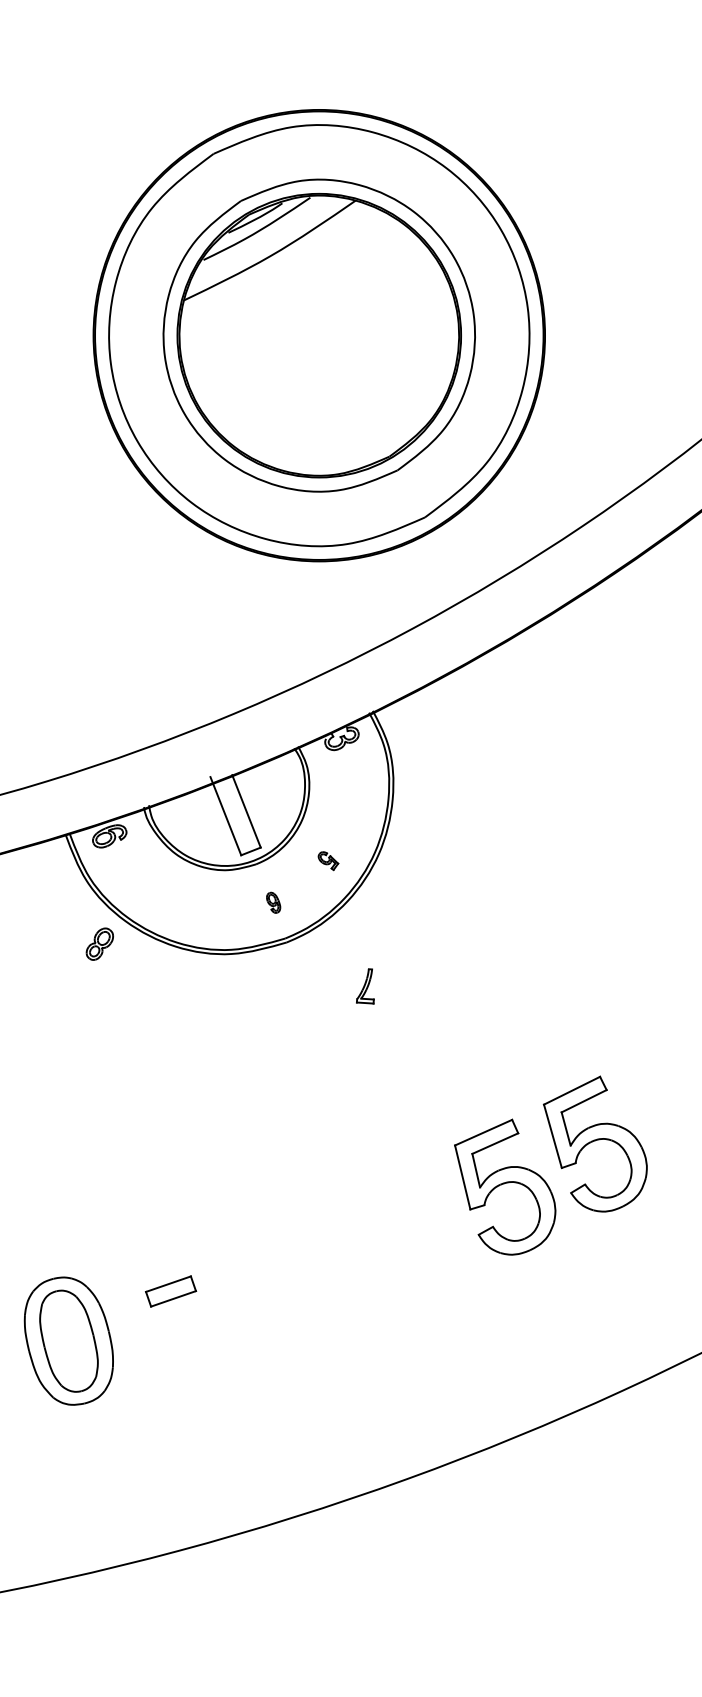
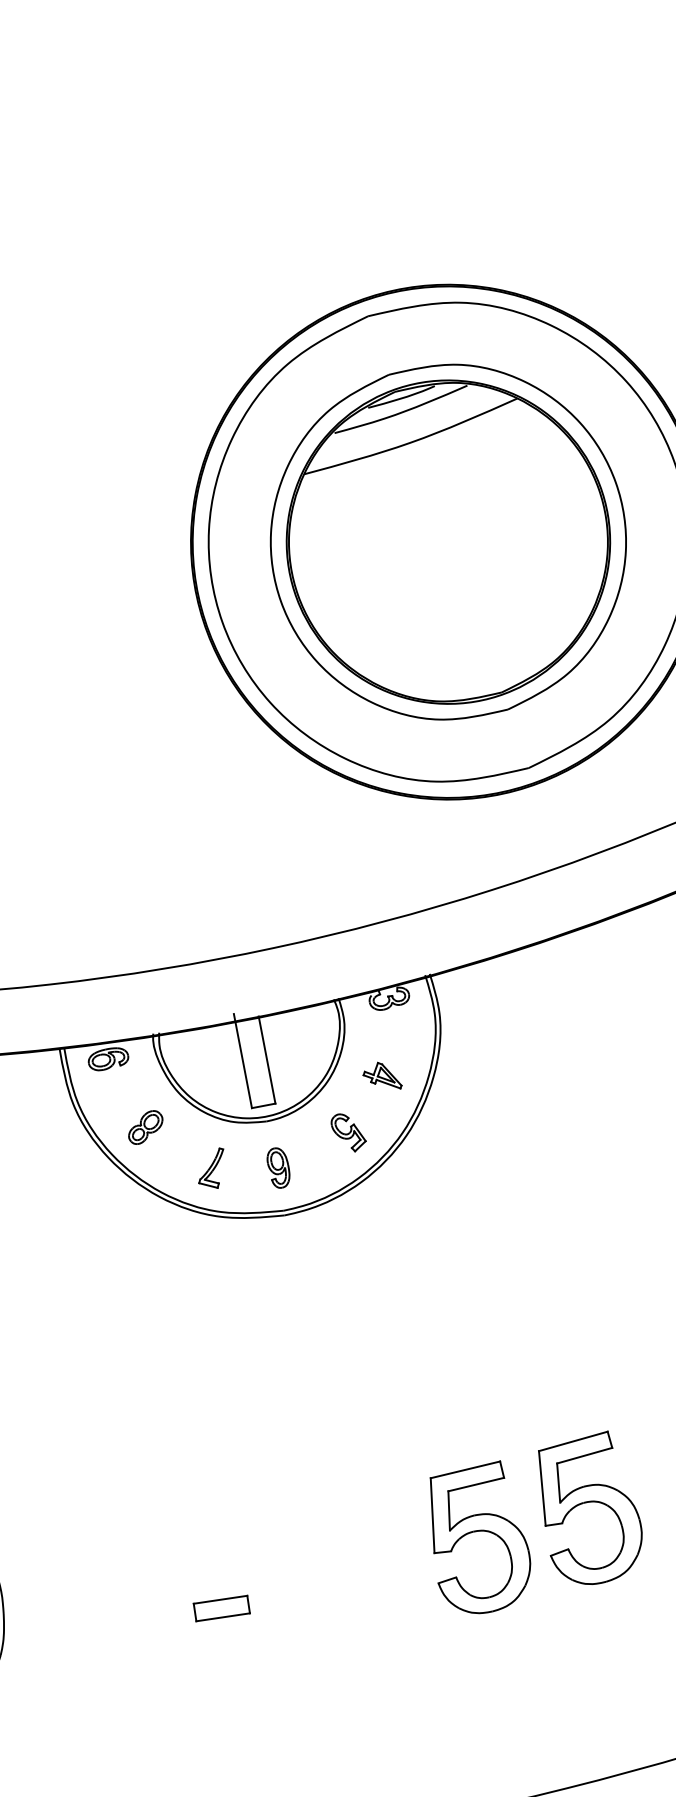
part: (349, 805) -> (383, 1075), added
part: (328, 860) -> (348, 1132), size x1.67
part: (273, 902) -> (278, 1167), size x1.67
part: (99, 943) -> (145, 1126), moved
part: (365, 986) -> (212, 1167), moved
part: (171, 1291) -> (222, 1608), moved

